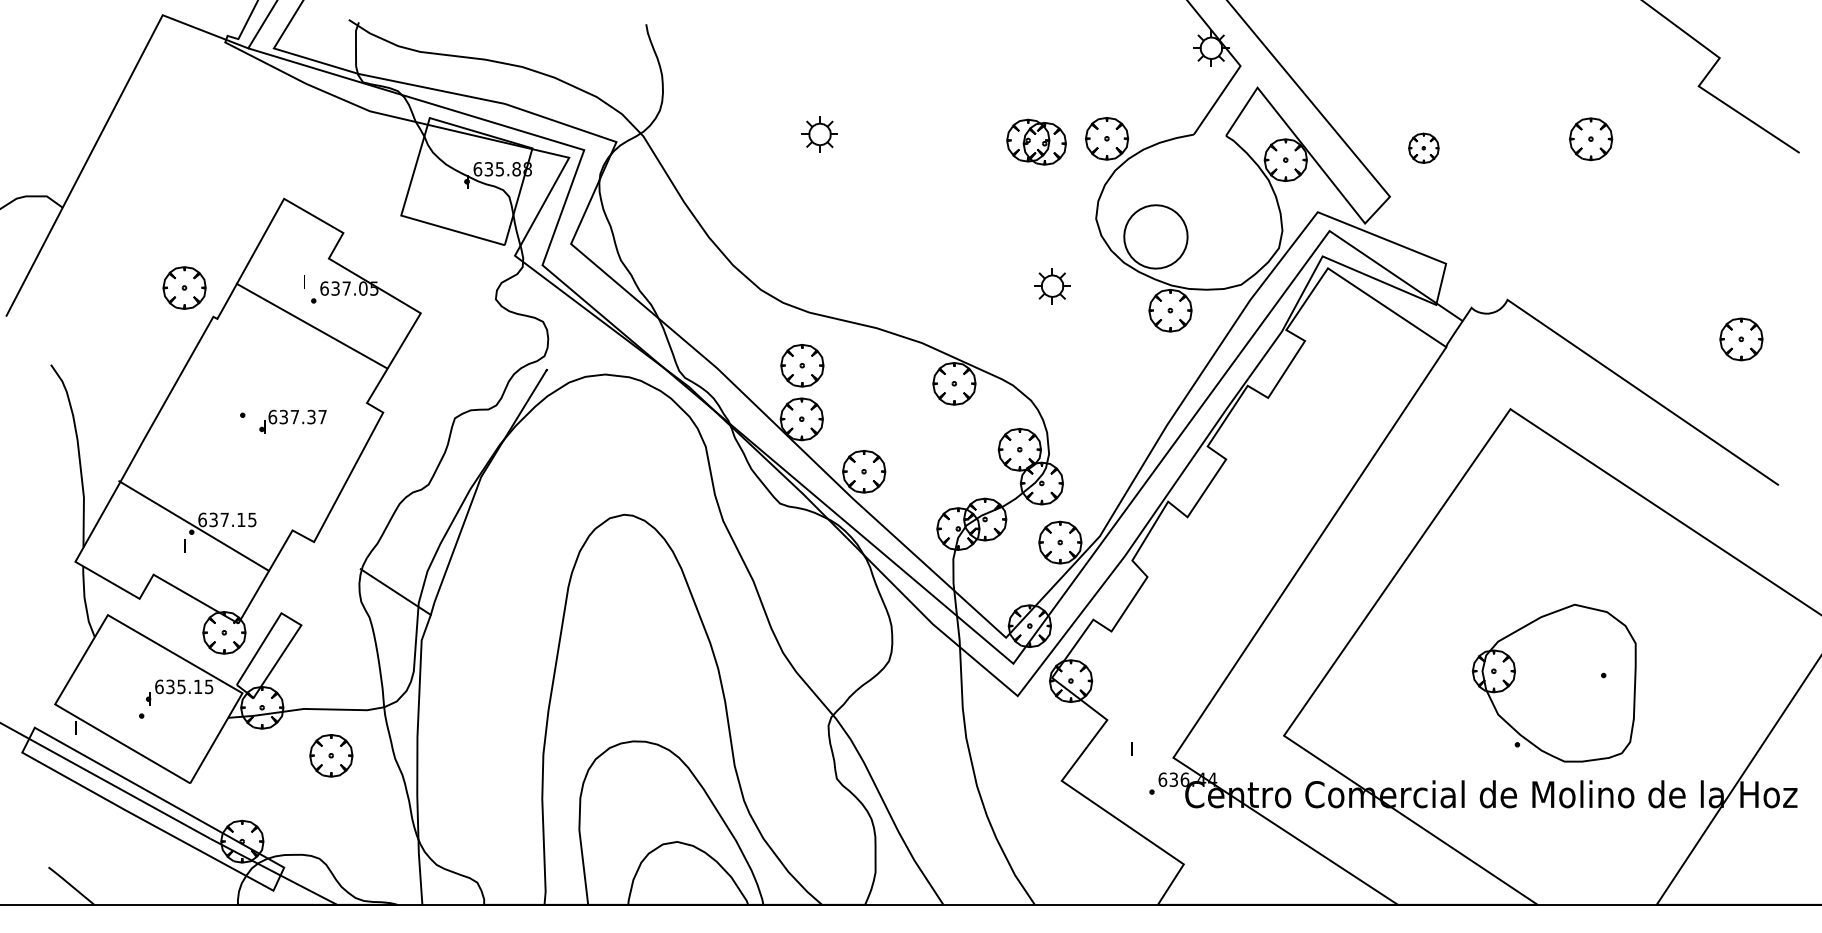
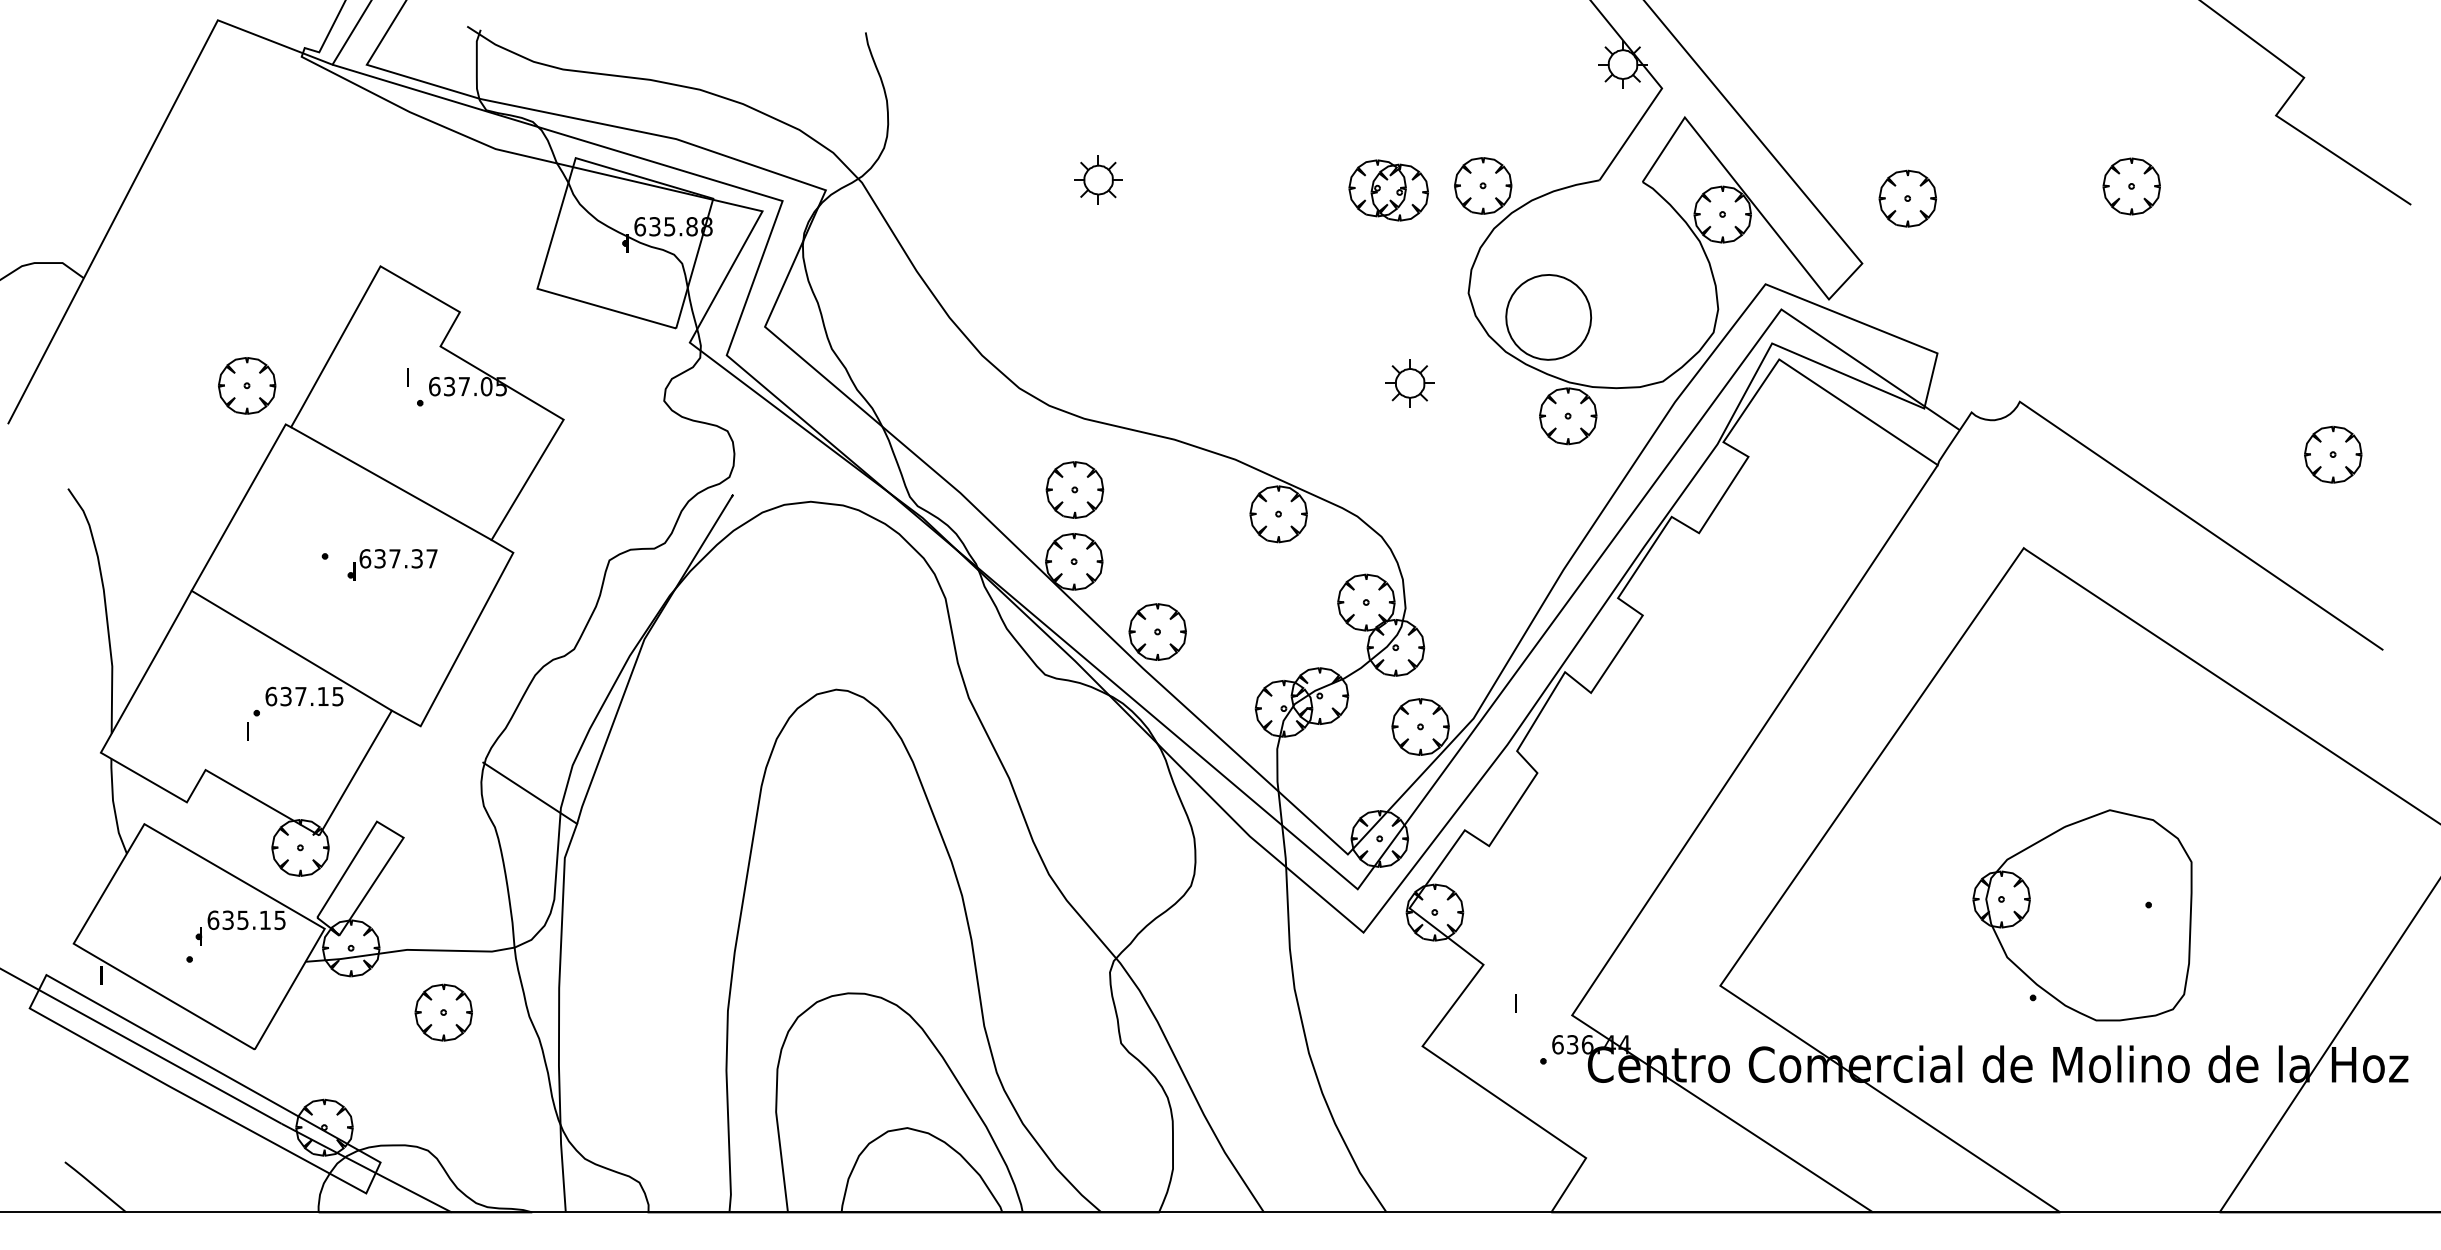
part: (1423, 148) -> (1907, 198), size x1.43
line: (311, 325) -> (391, 483), moved
line: (193, 525) -> (291, 650), moved

